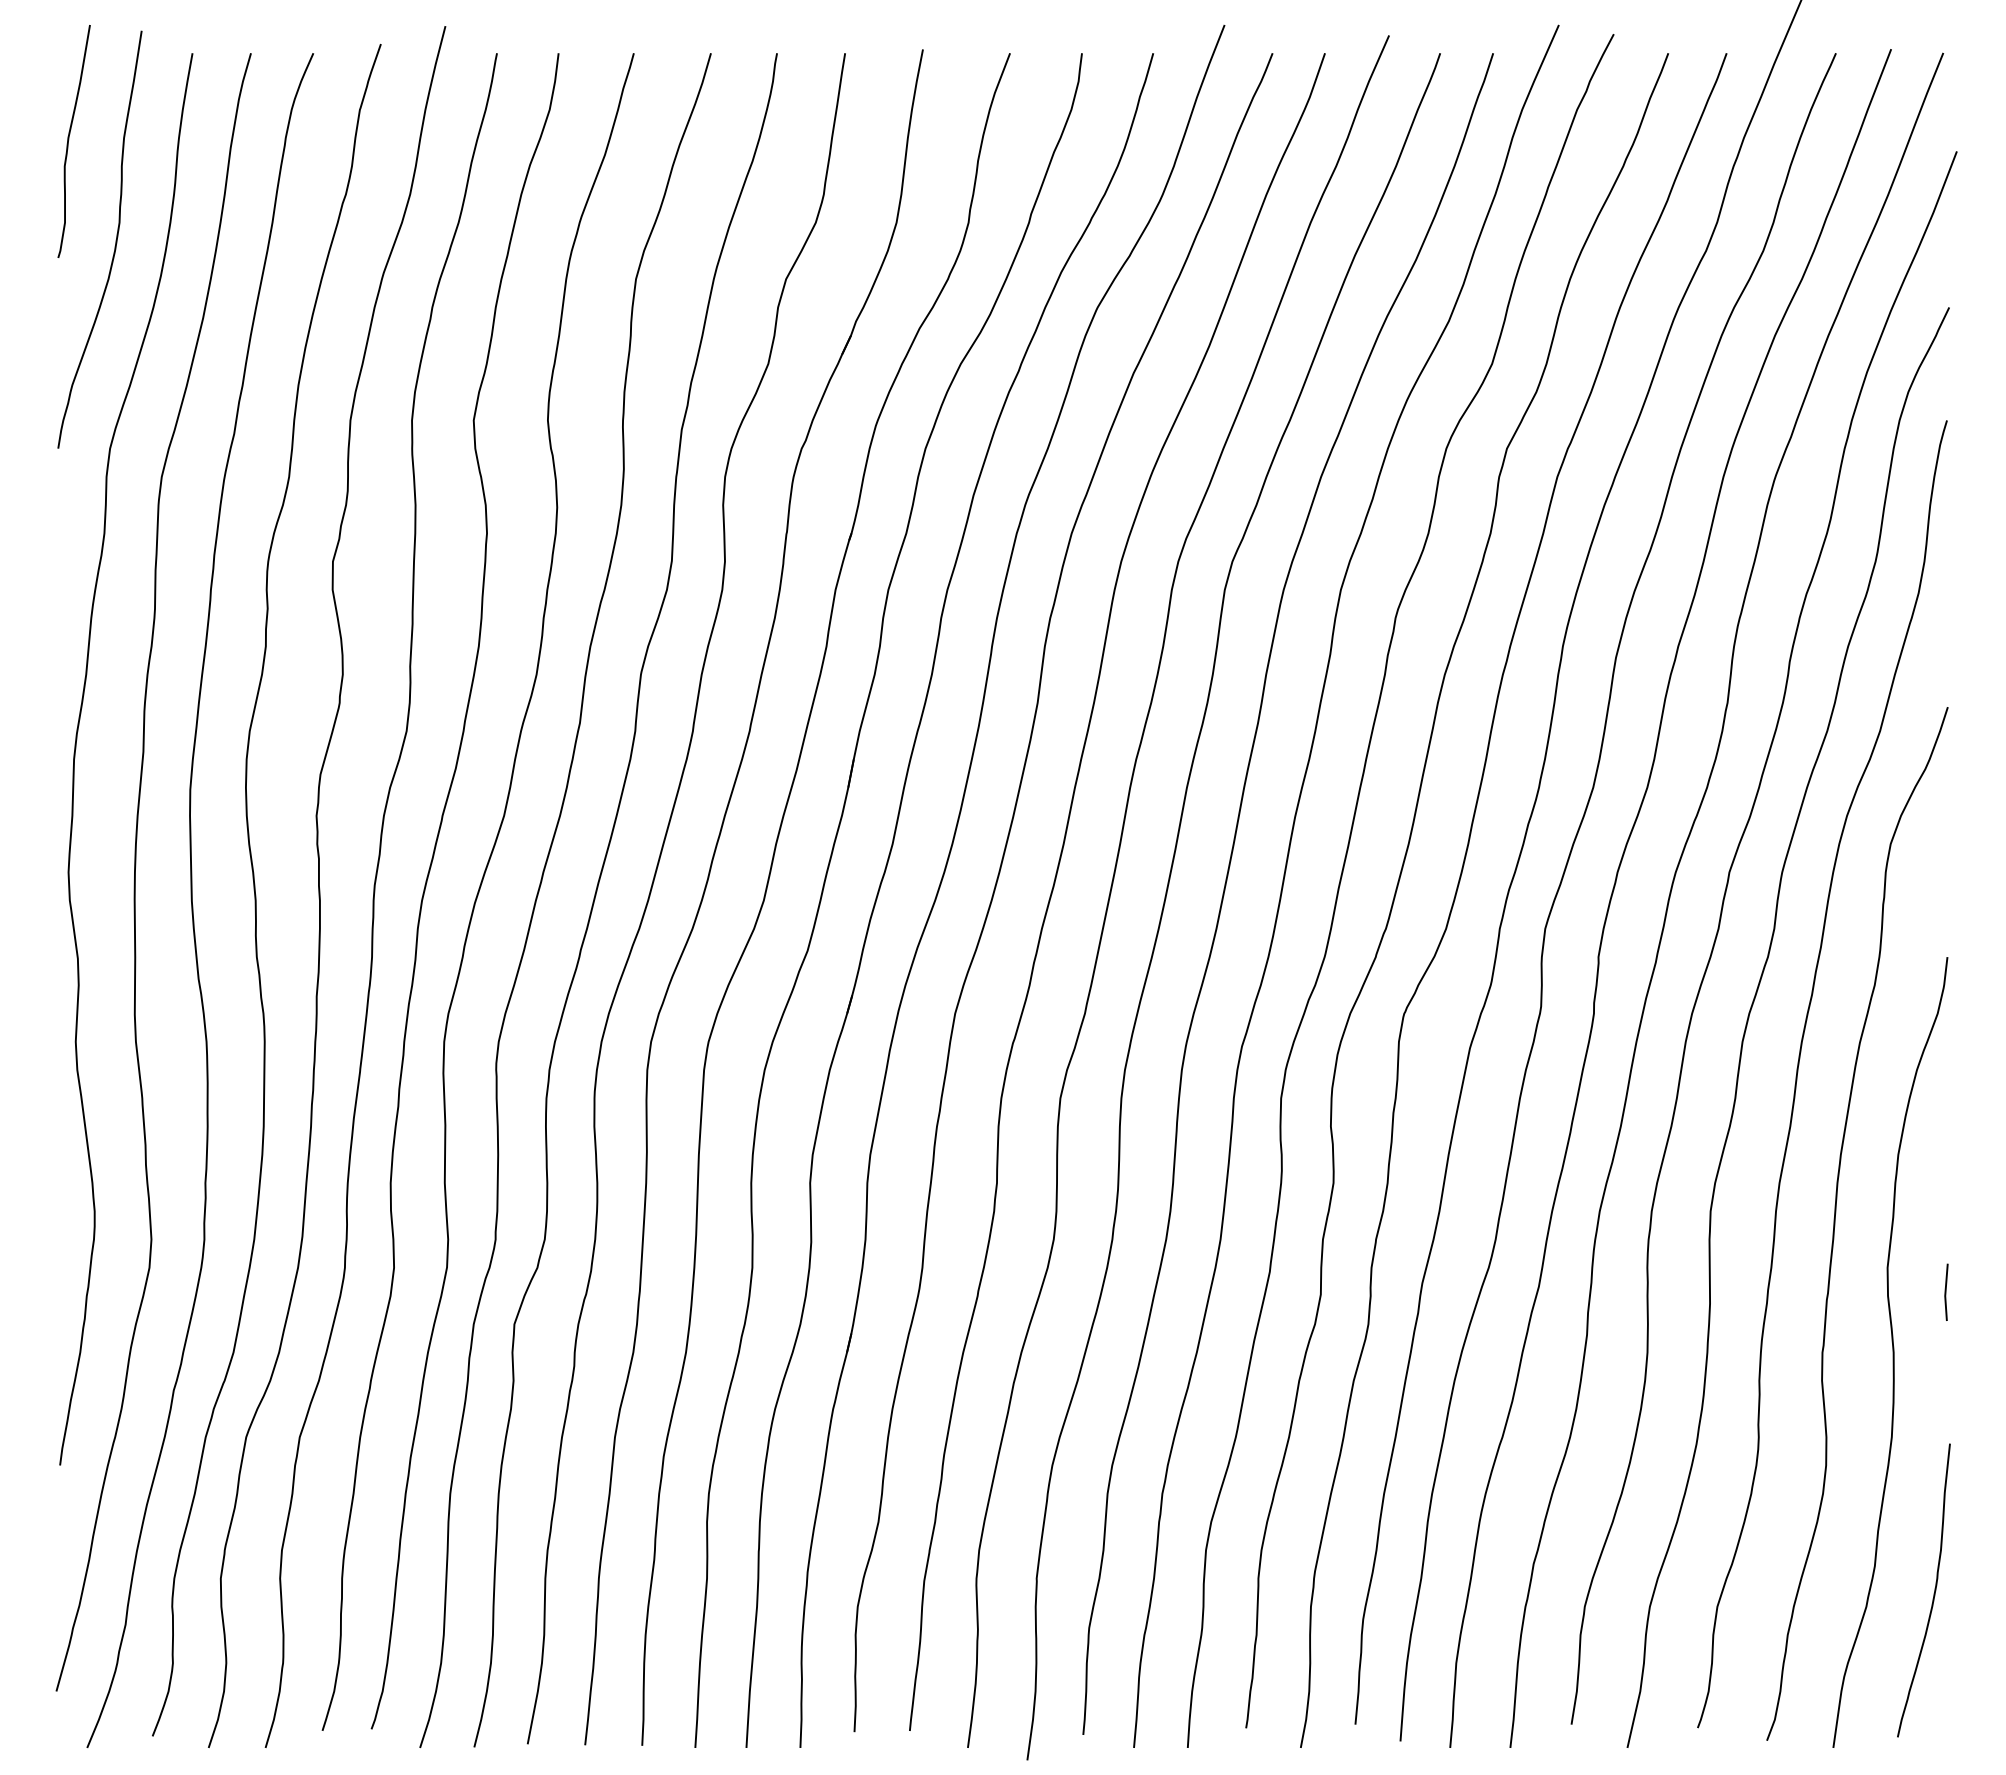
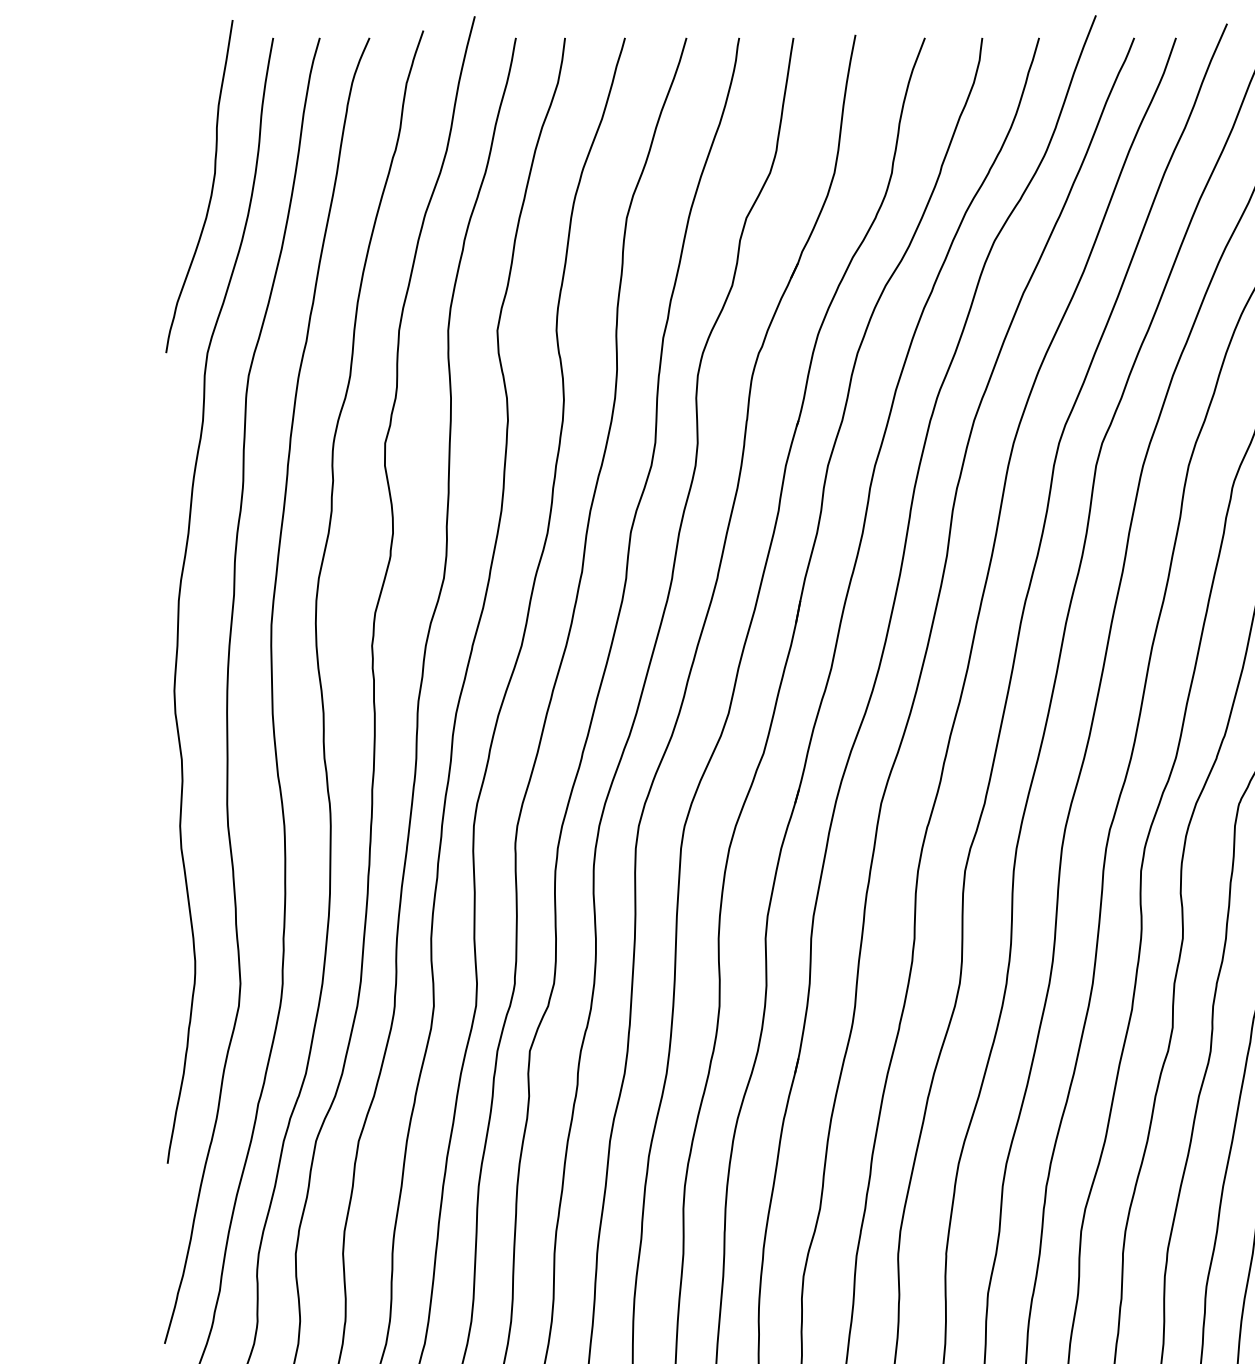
curve: (69, 140) -> (175, 107), removed

